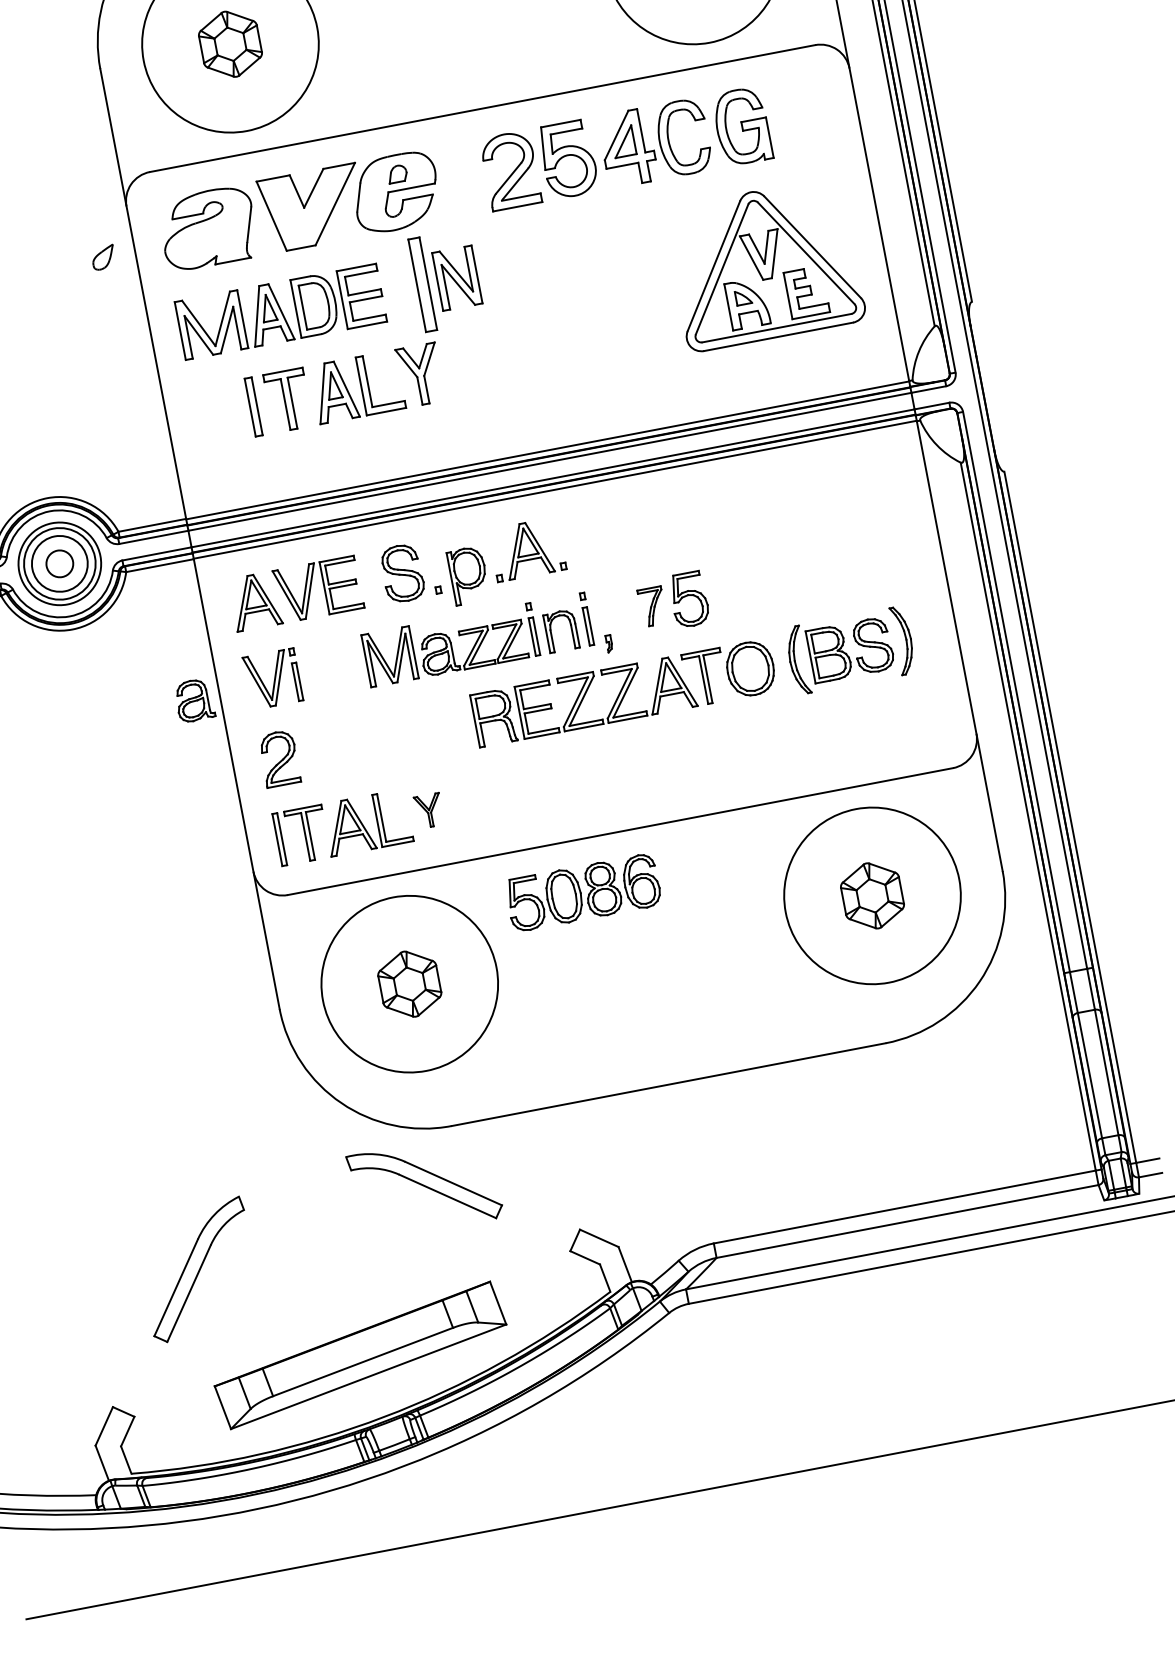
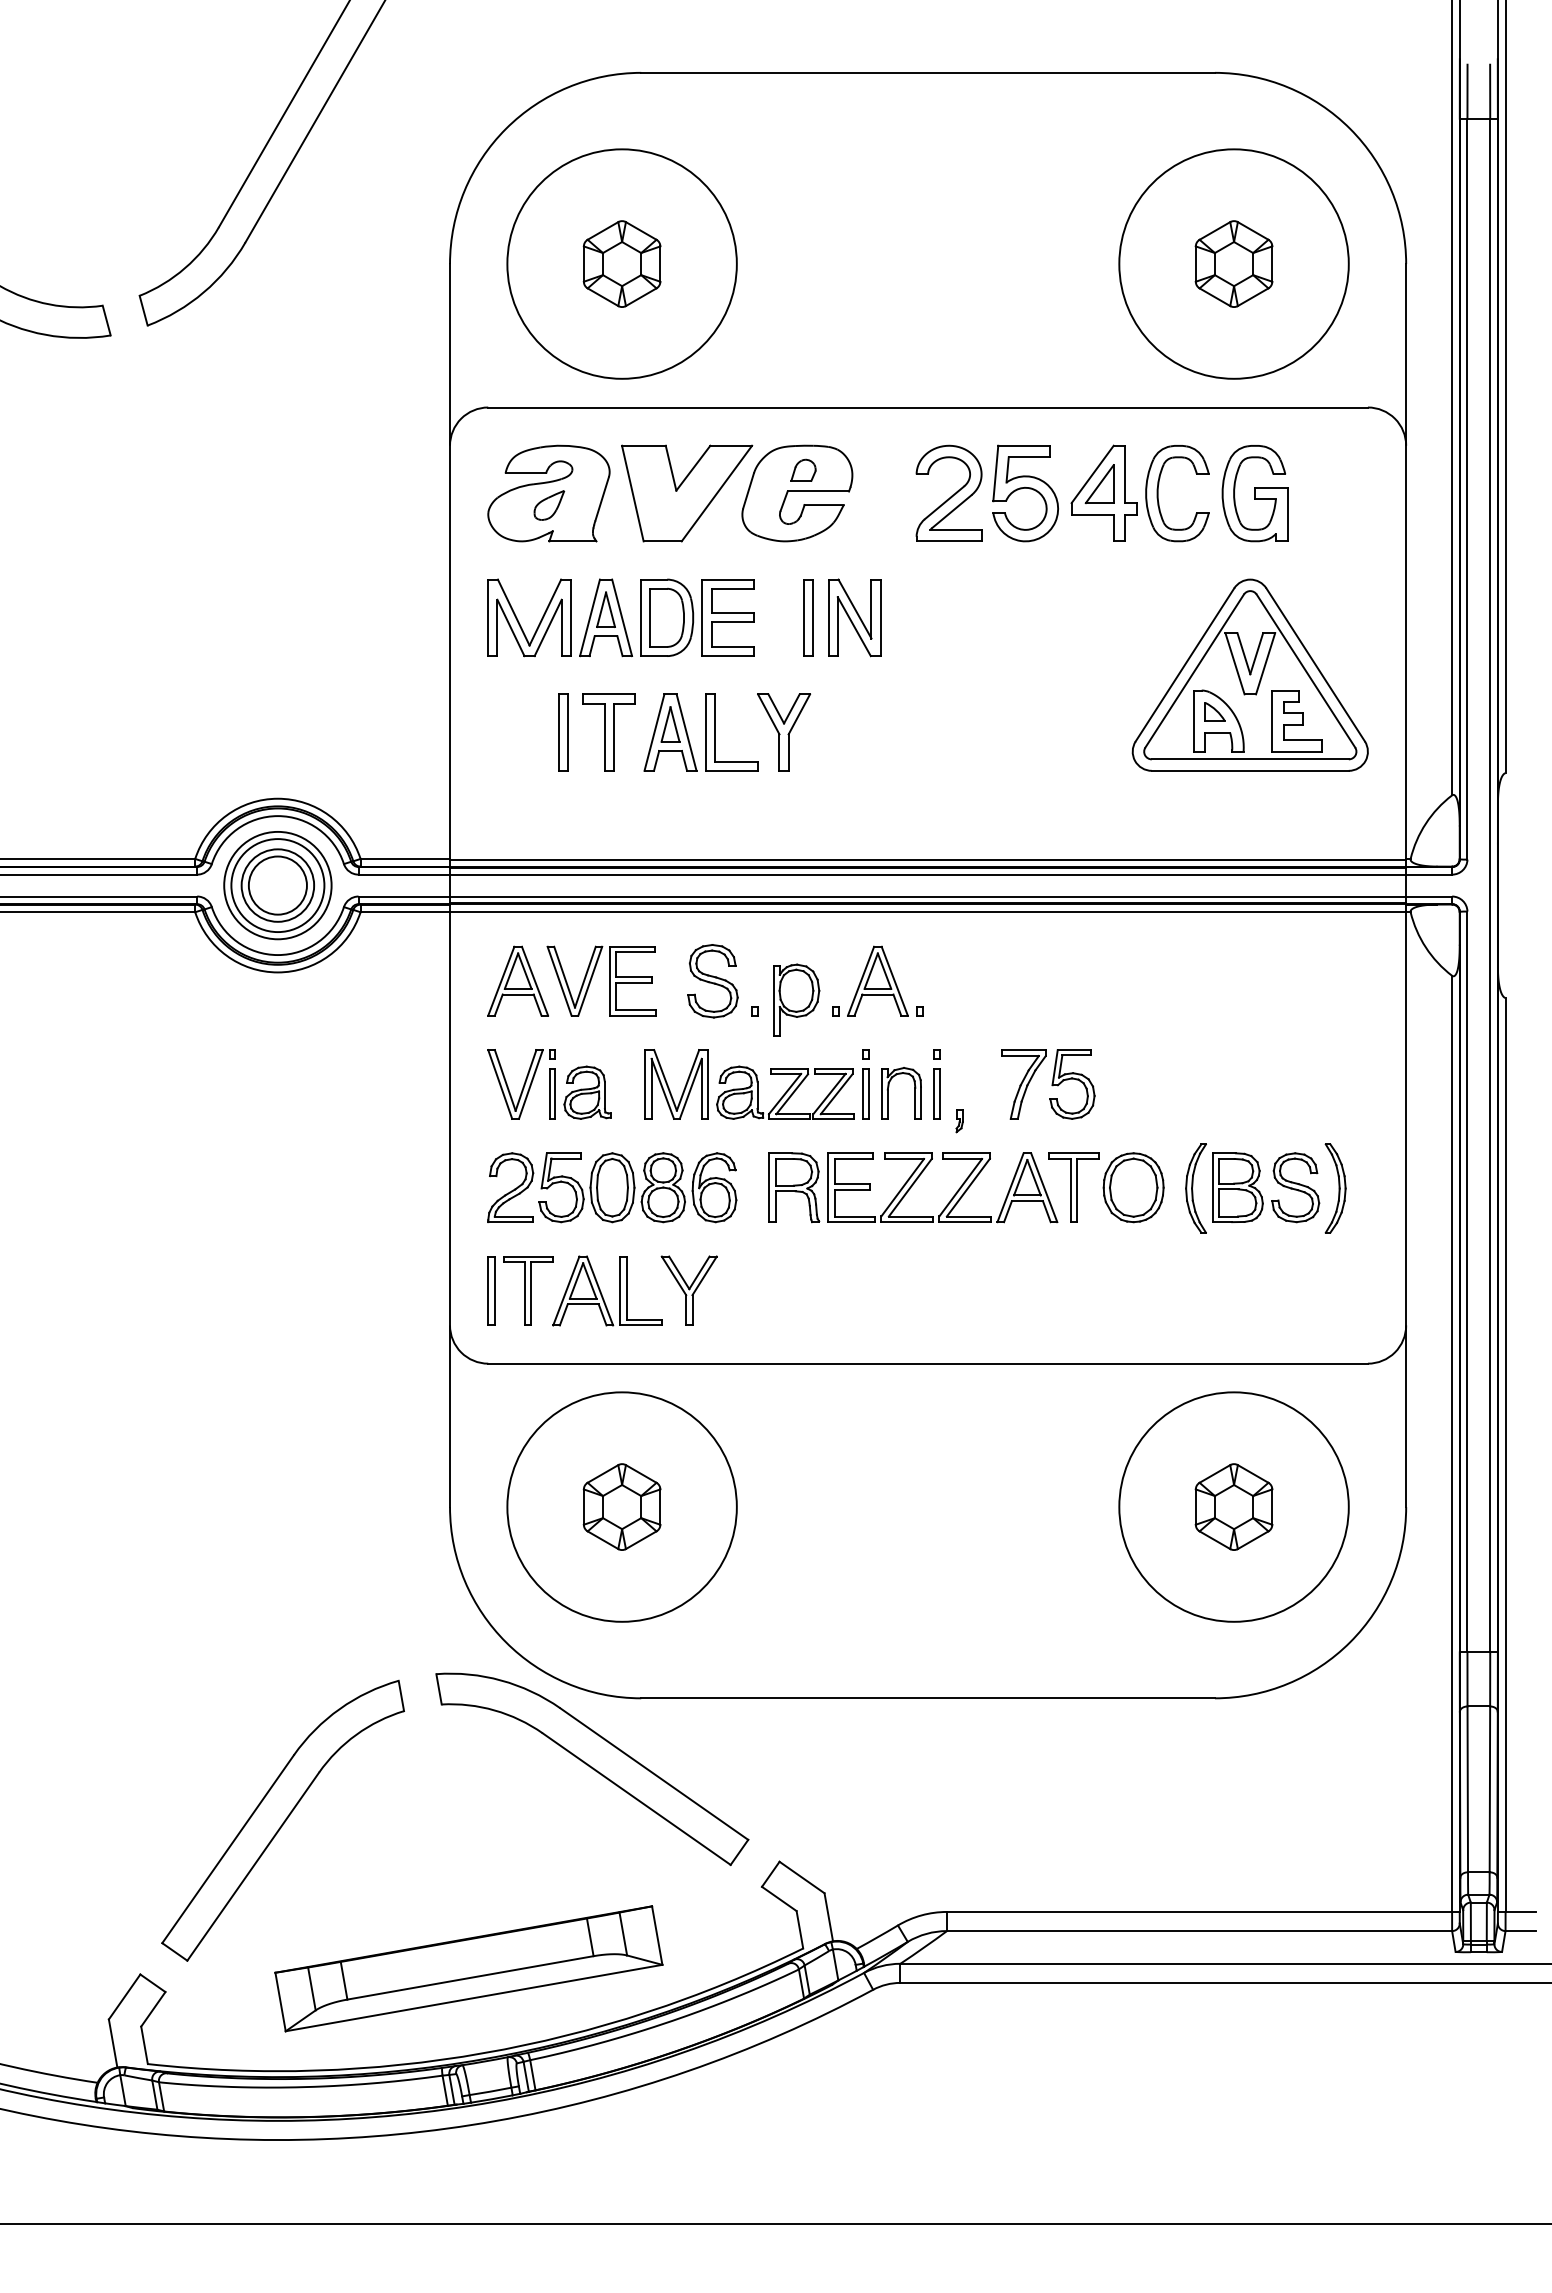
part: (103, 257) -> (549, 505), moved
part: (422, 284) -> (808, 617), size x0.62
circle: (59, 563) -> (277, 885), size x1.67
part: (652, 606) -> (1023, 1084), size x1.43
part: (194, 700) -> (587, 1092), moved
part: (428, 810) -> (688, 1290), size x1.67
part: (583, 892) -> (637, 1187), moved
part: (425, 1186) -> (592, 1769), size x1.67
part: (198, 1270) -> (282, 1820), size x1.67

